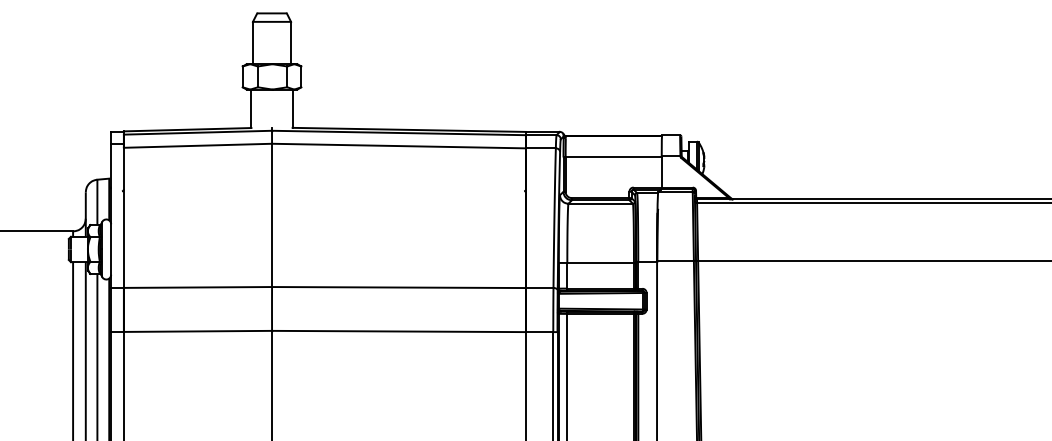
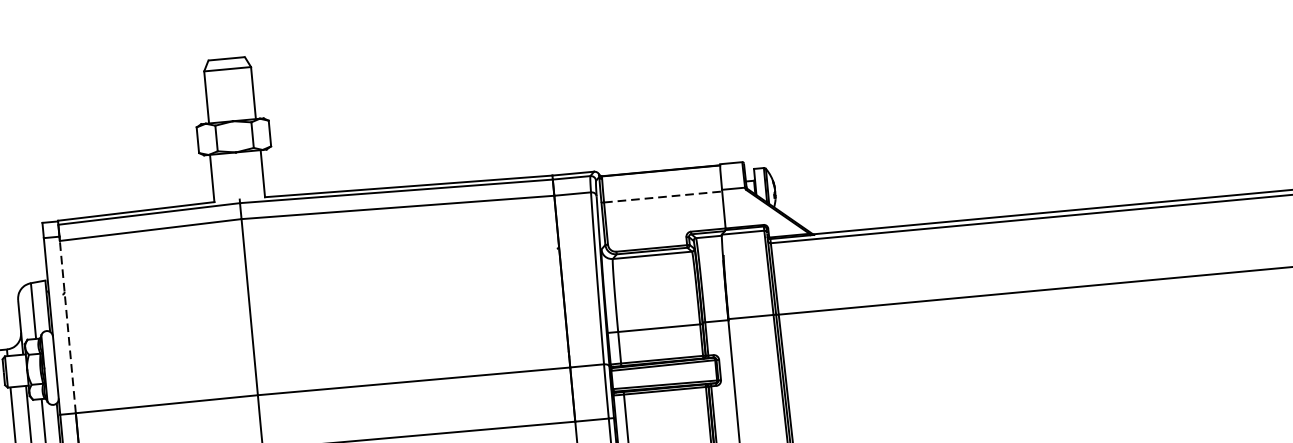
line: (614, 157) -> (664, 196), solid -> dashed
line: (123, 217) -> (67, 326), solid -> dashed

